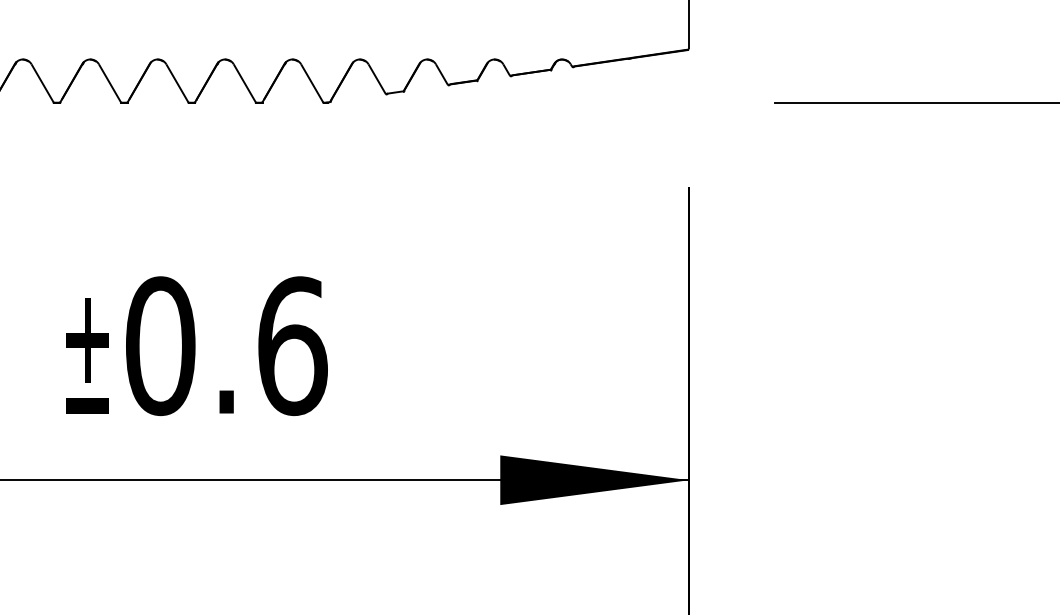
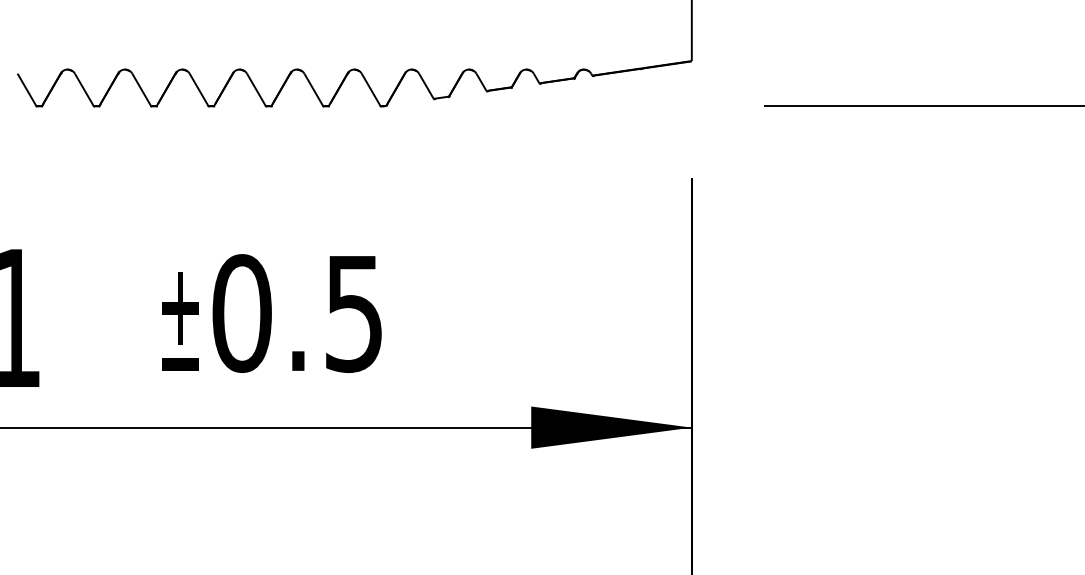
text: (292, 346) -> (354, 313), 0.6 -> 0.5

